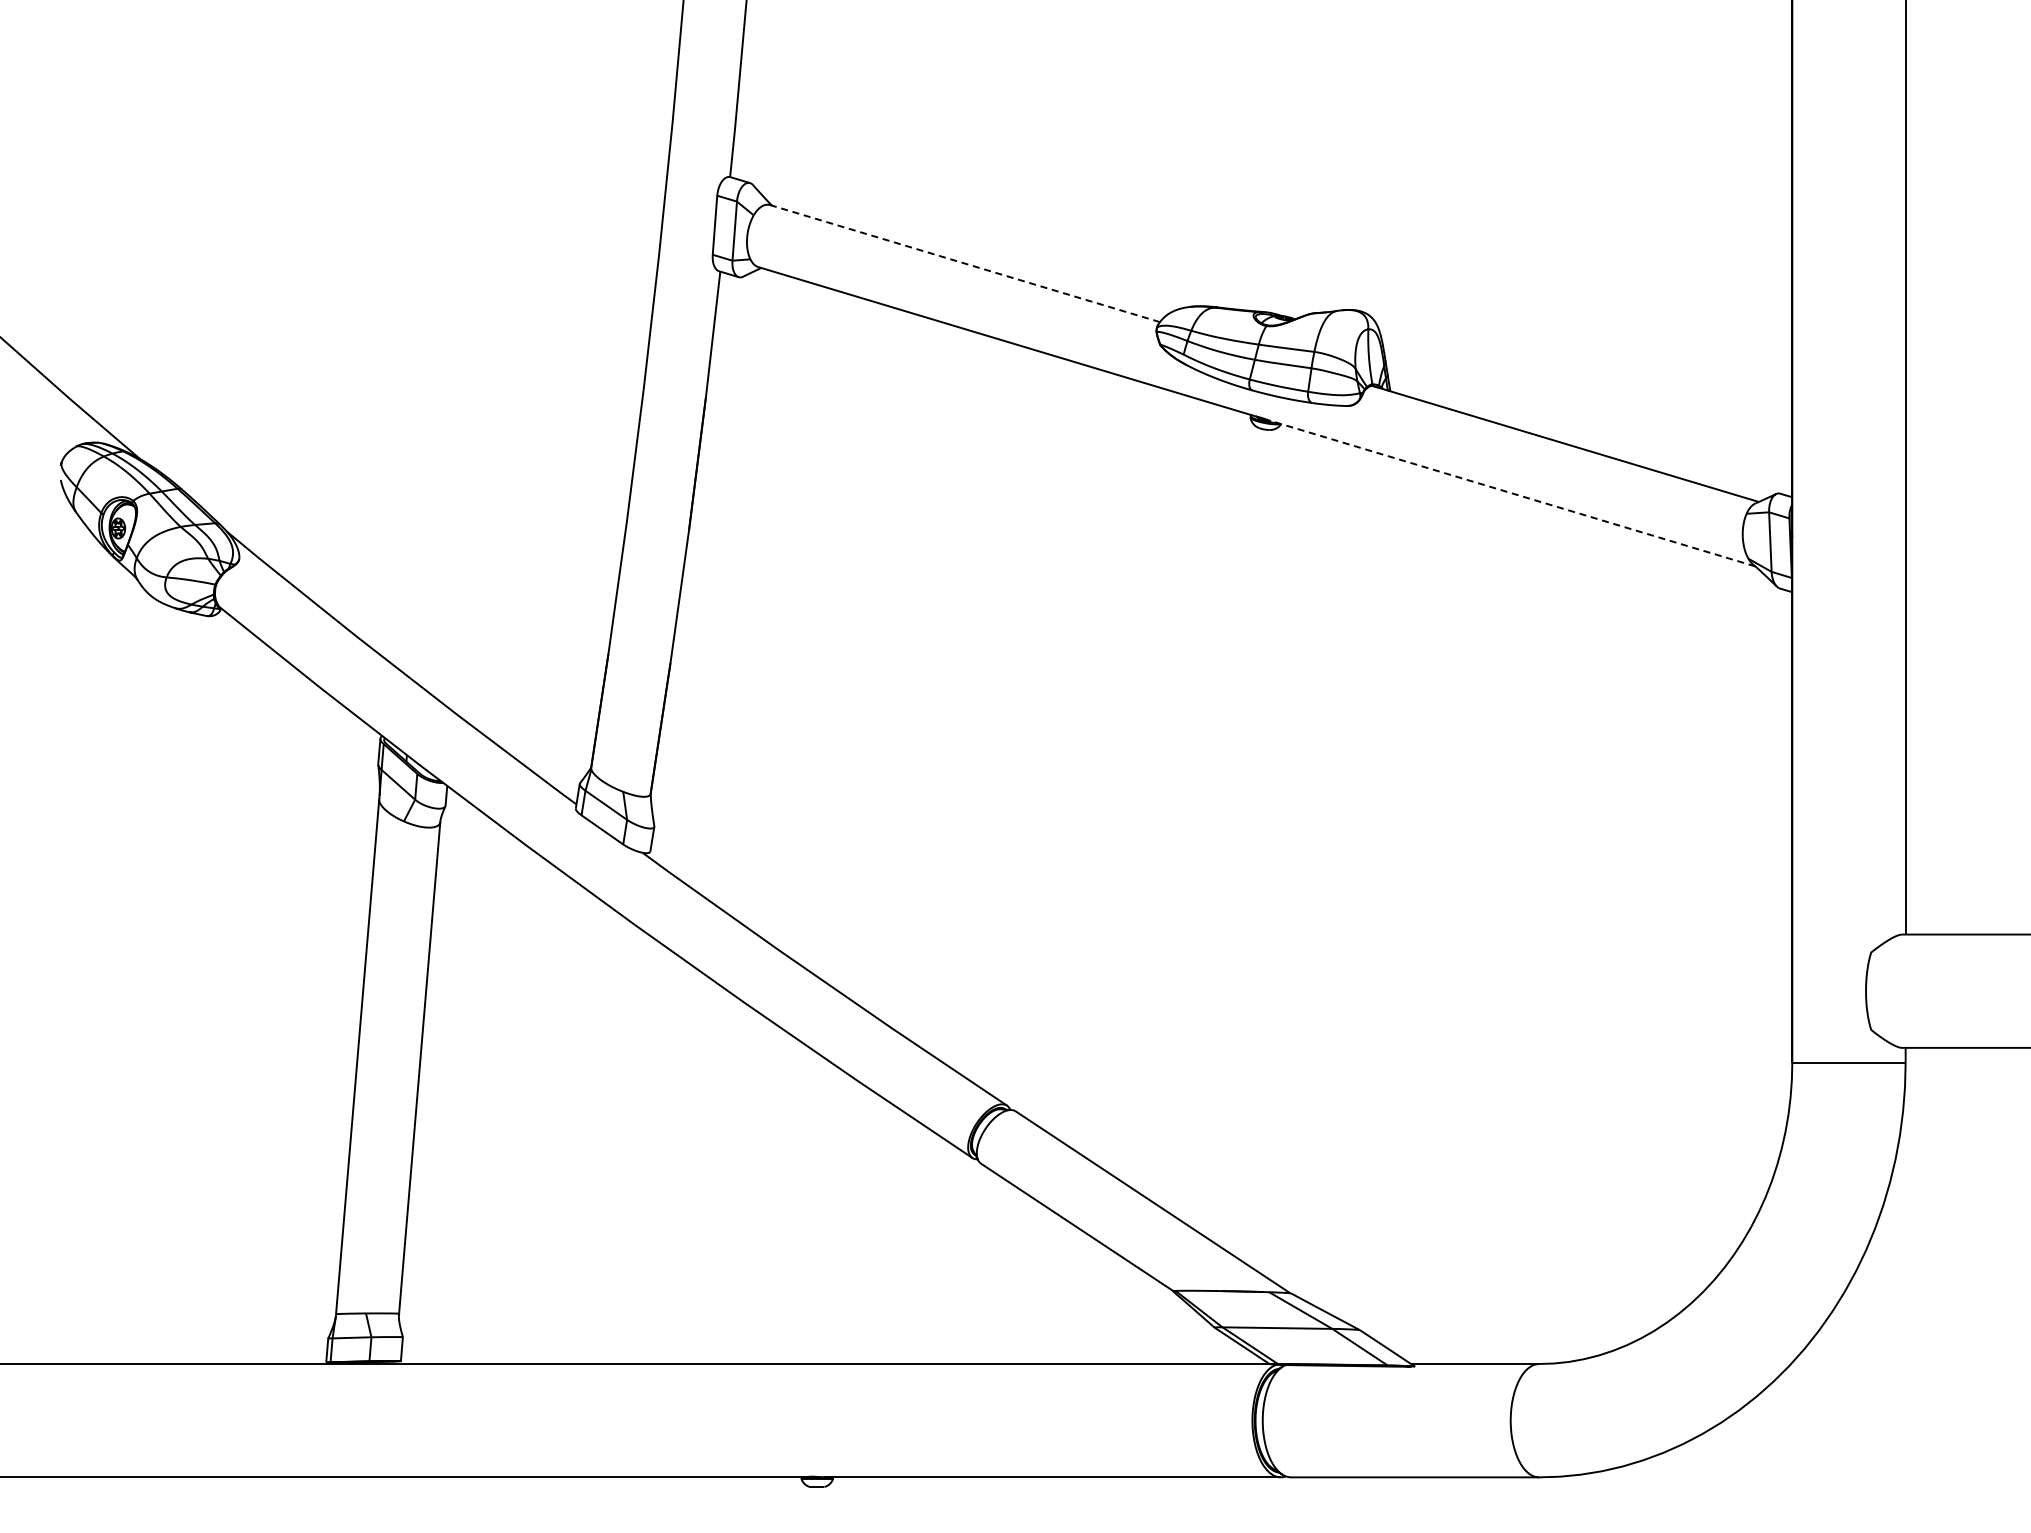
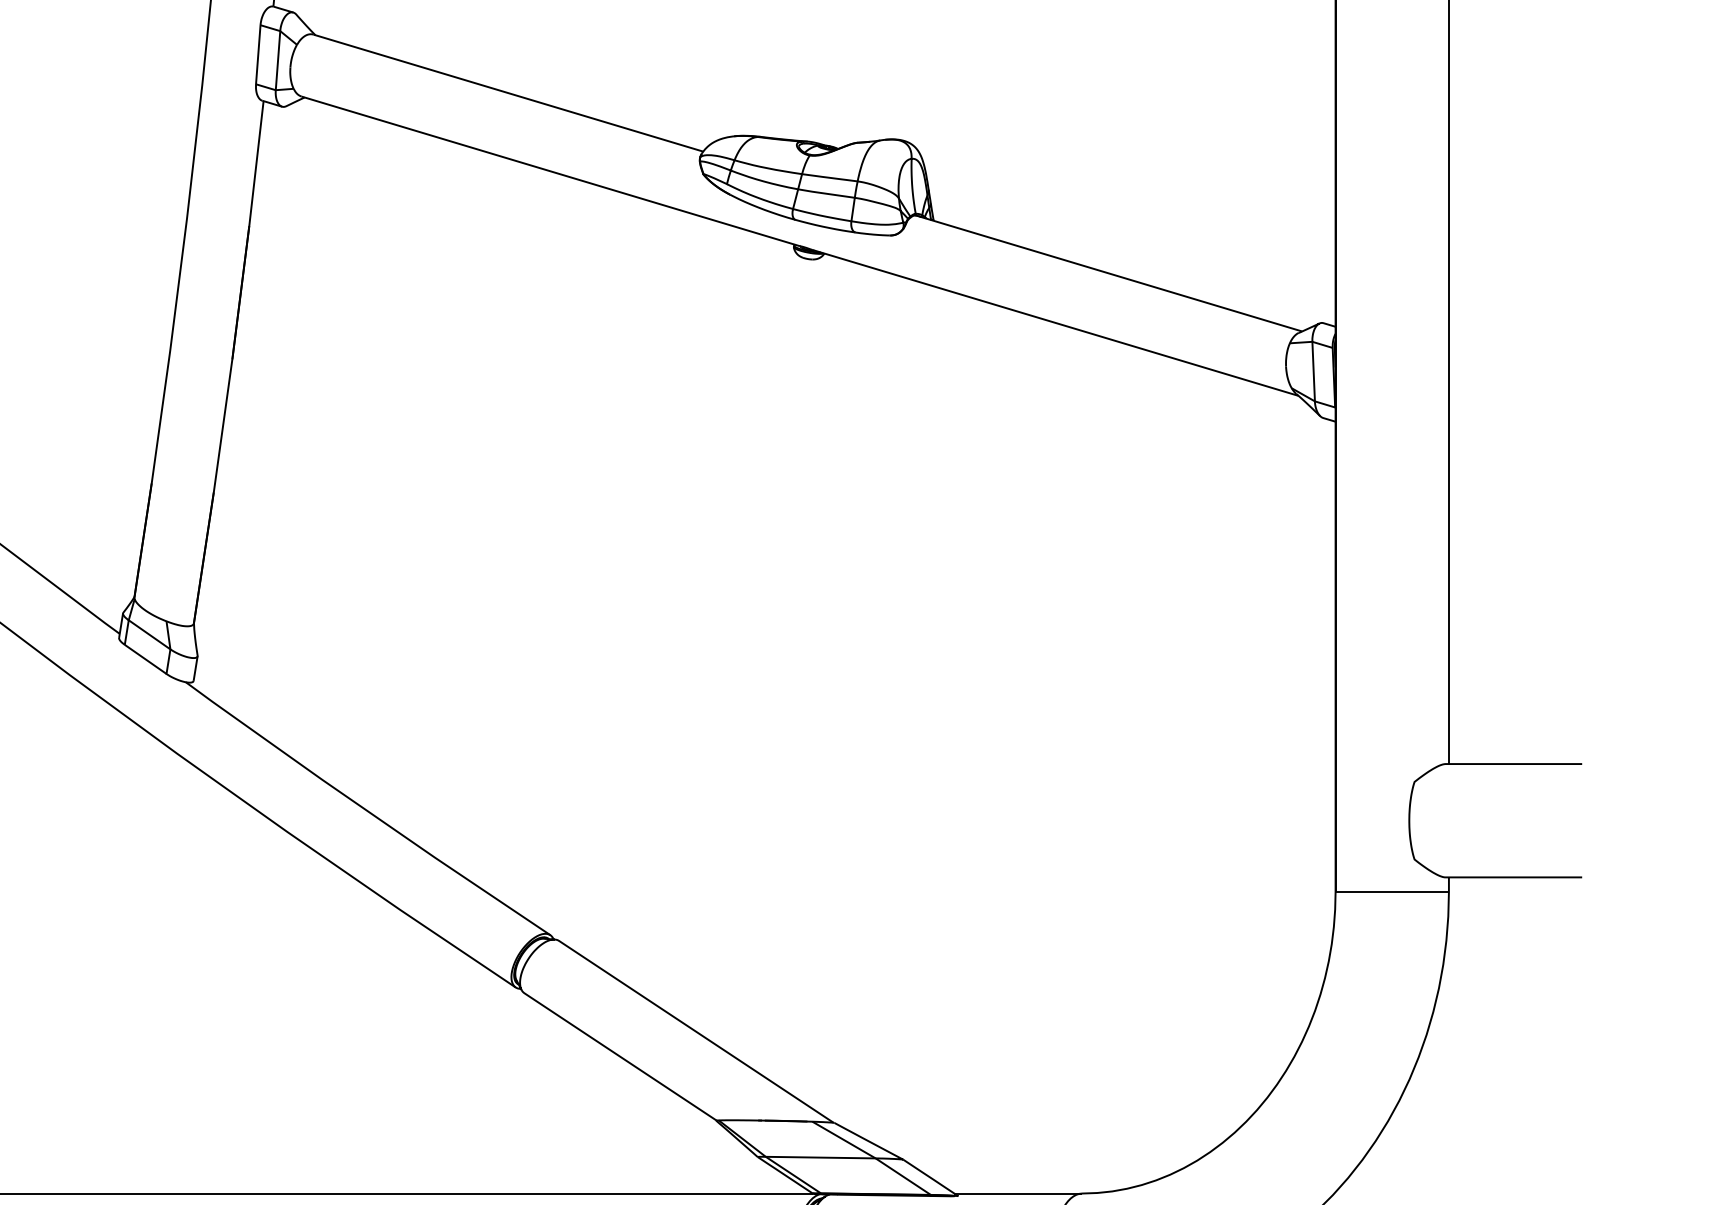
line: (965, 263) -> (508, 93), dashed -> solid
line: (1512, 493) -> (1055, 323), dashed -> solid

